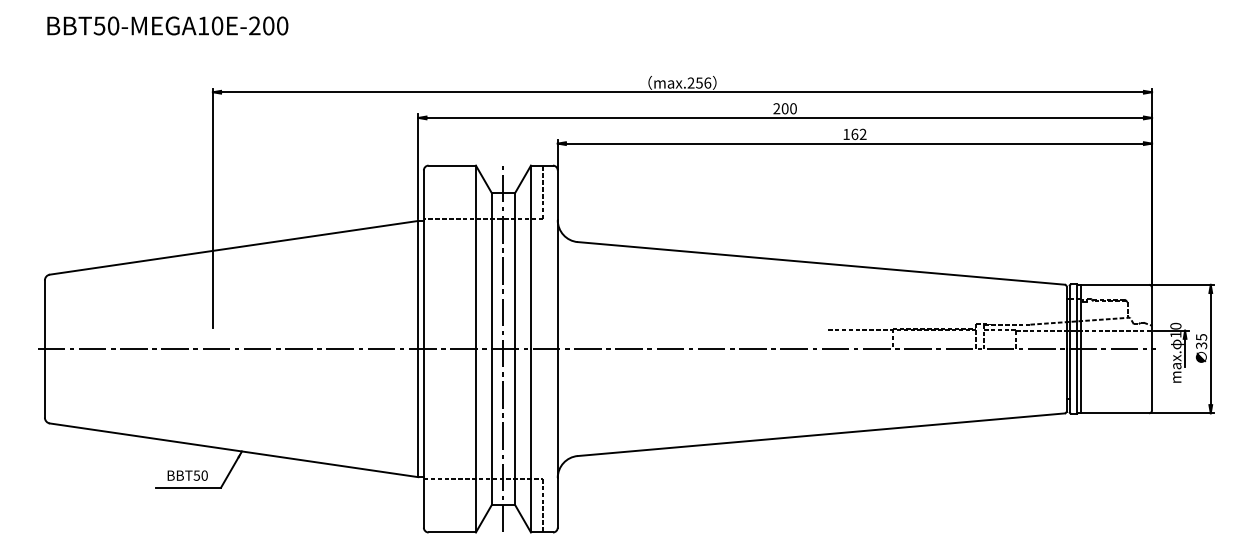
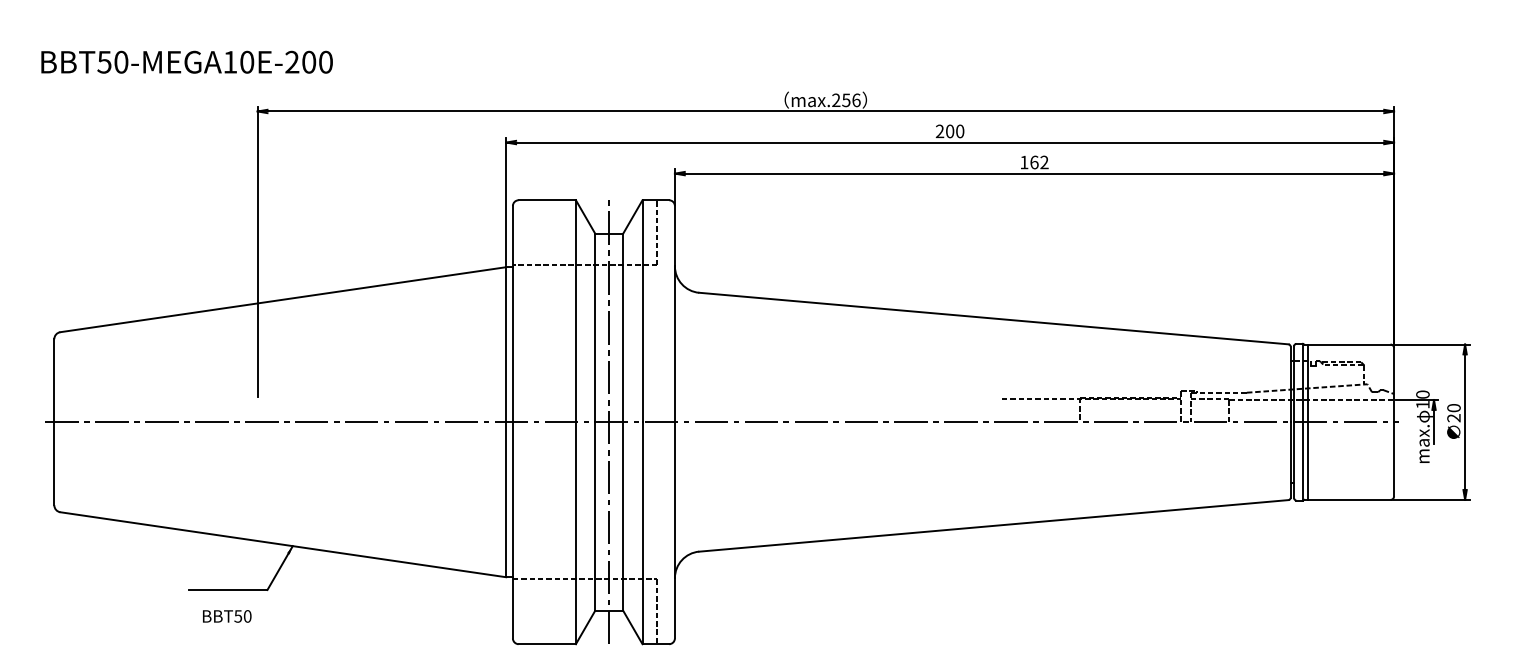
text: (167, 25) -> (186, 61), moved
text: (1201, 341) -> (1453, 413), 35 -> 20
text: (188, 475) -> (227, 616), moved

